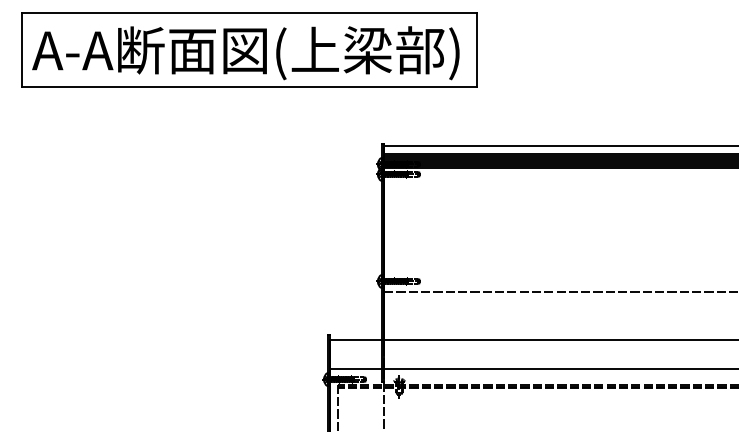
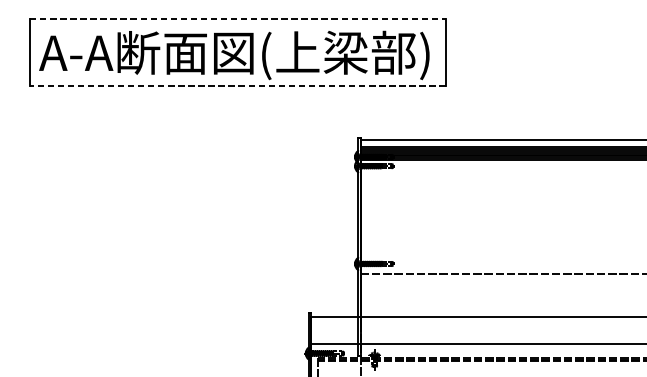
line: (249, 13) -> (237, 19), solid -> dashed
line: (249, 87) -> (237, 86), solid -> dashed

